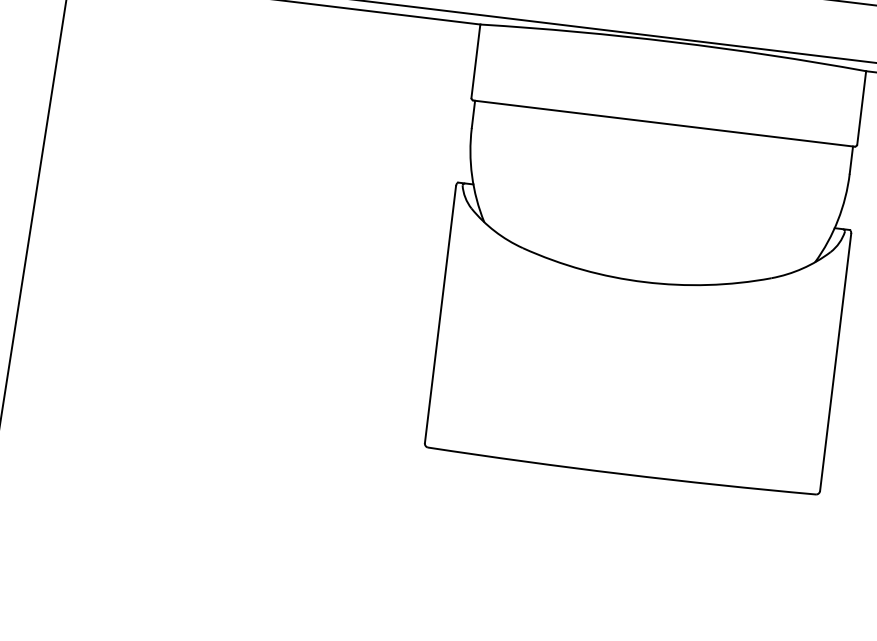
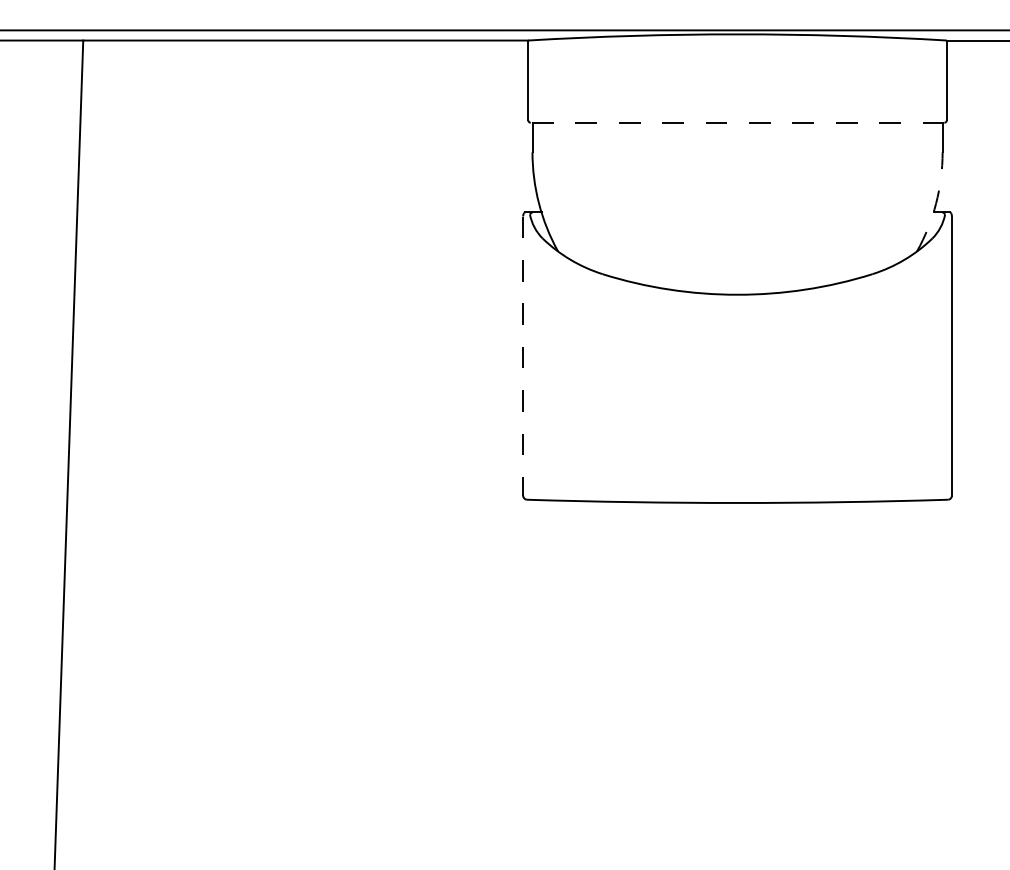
line: (664, 123) -> (737, 122), solid -> dashed
arc: (838, 220) -> (936, 203), solid -> dashed
line: (440, 315) -> (523, 356), solid -> dashed

